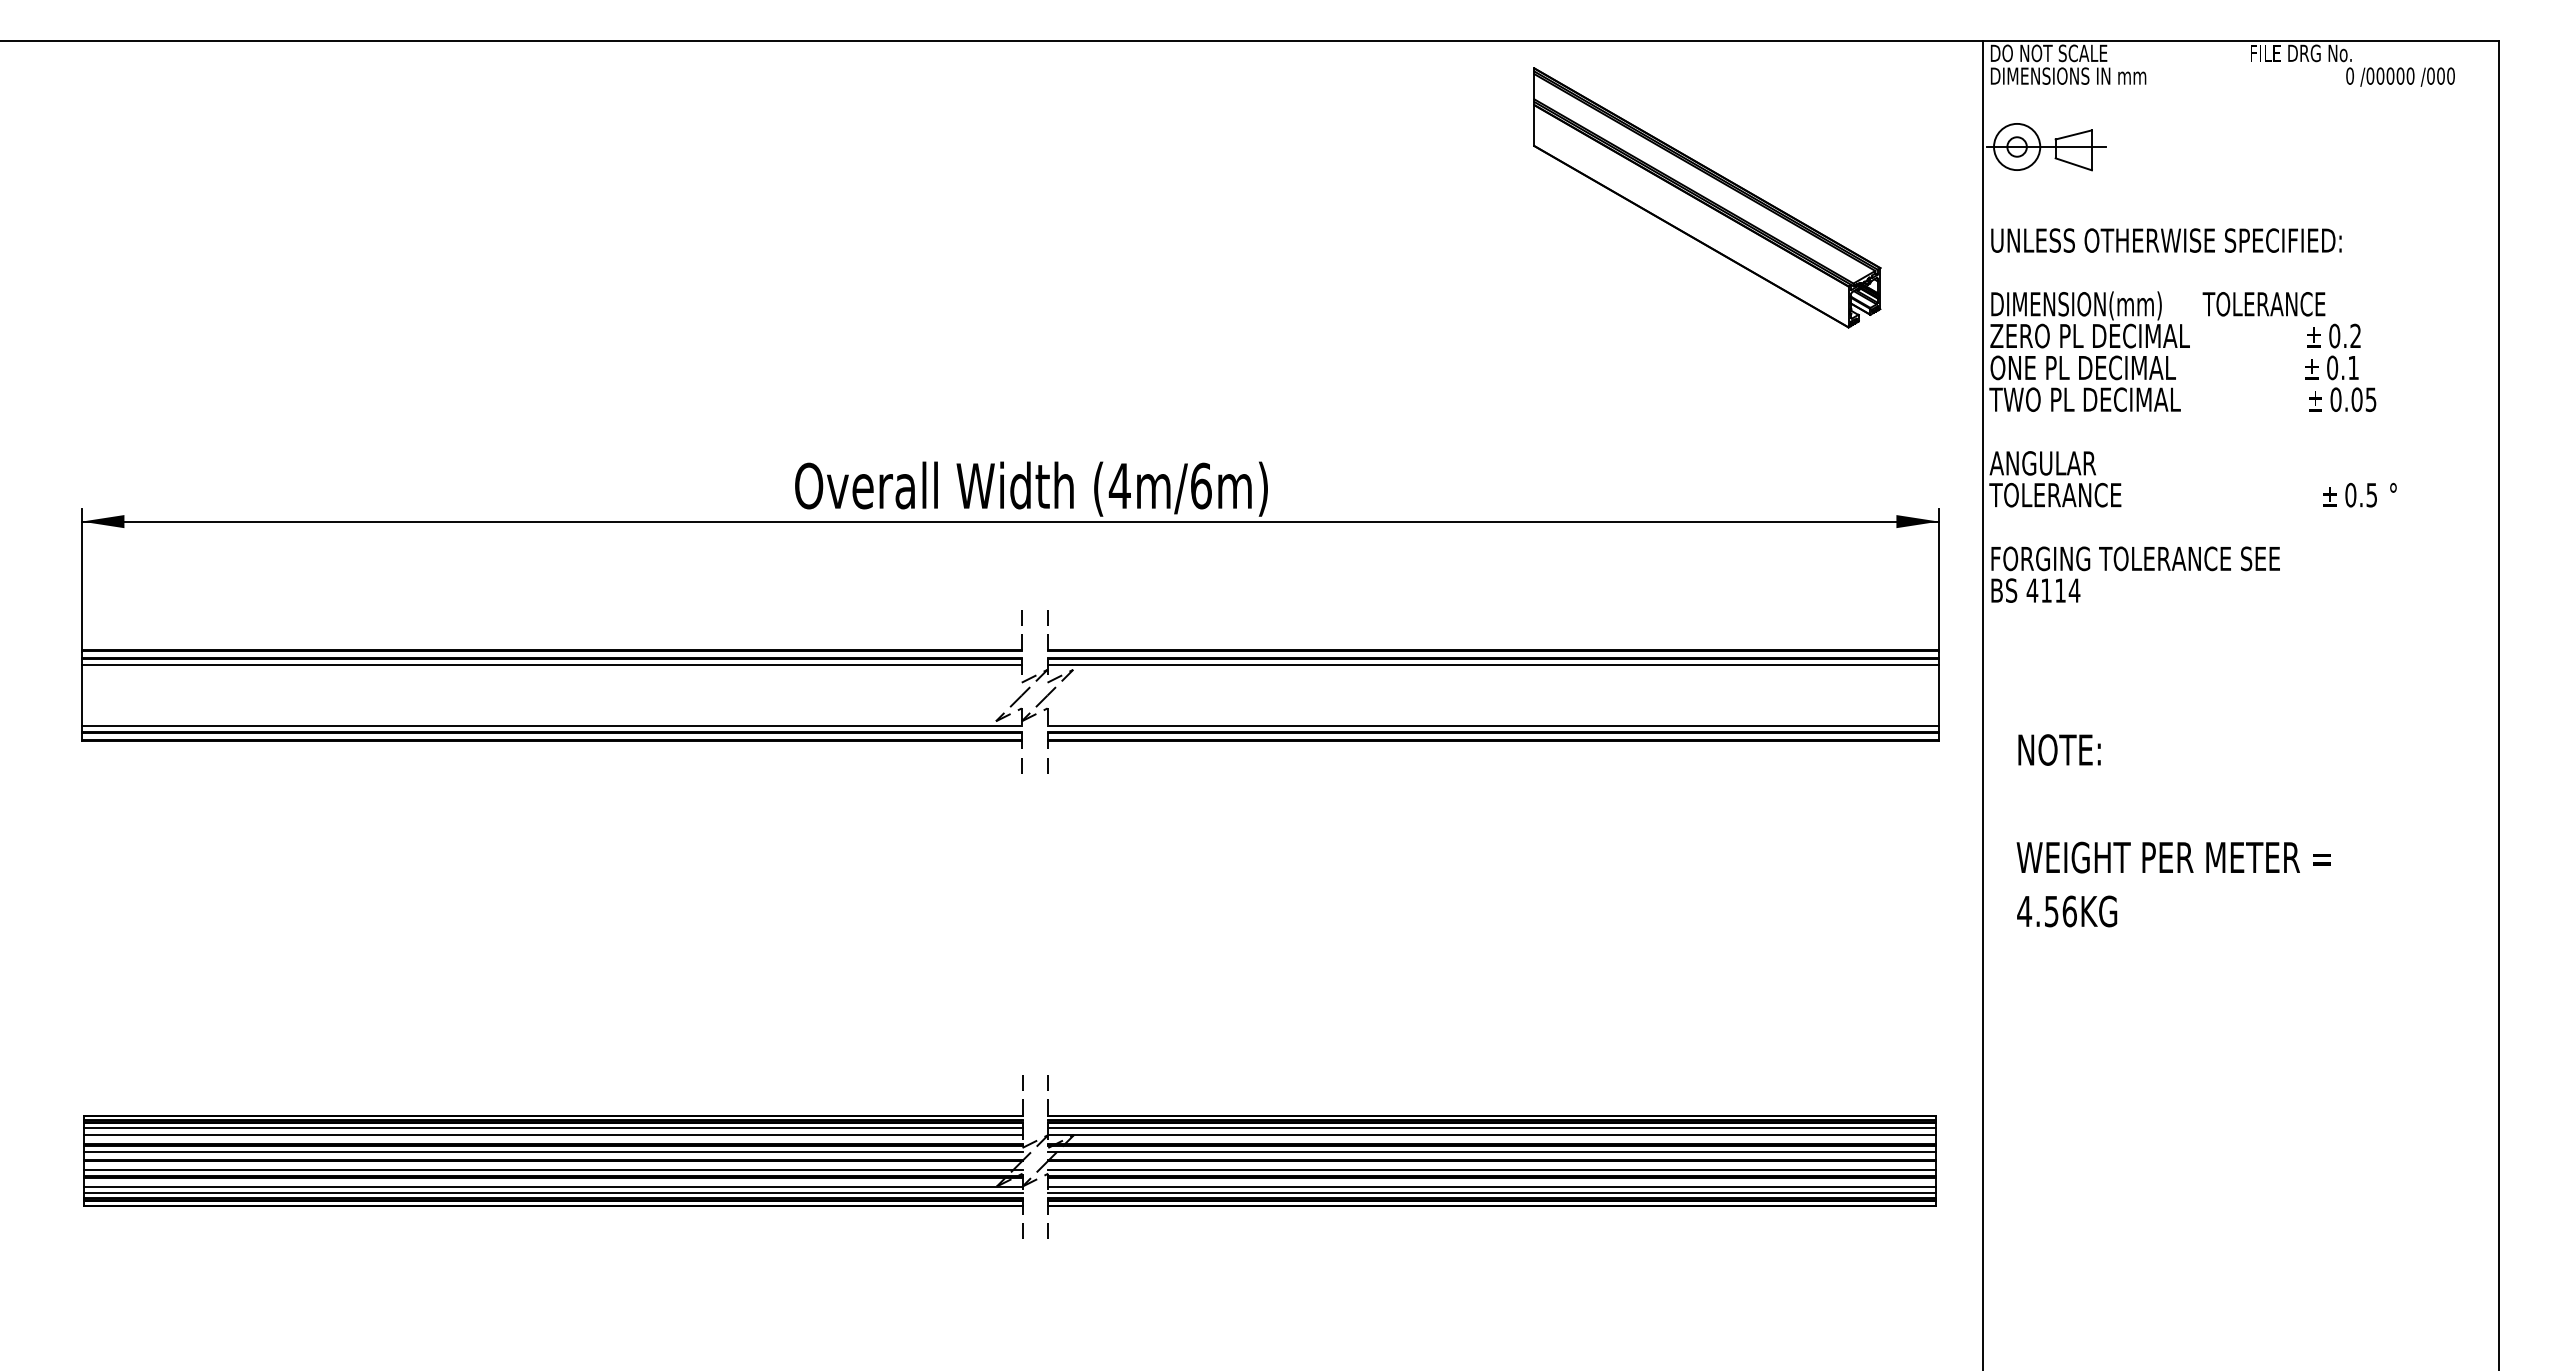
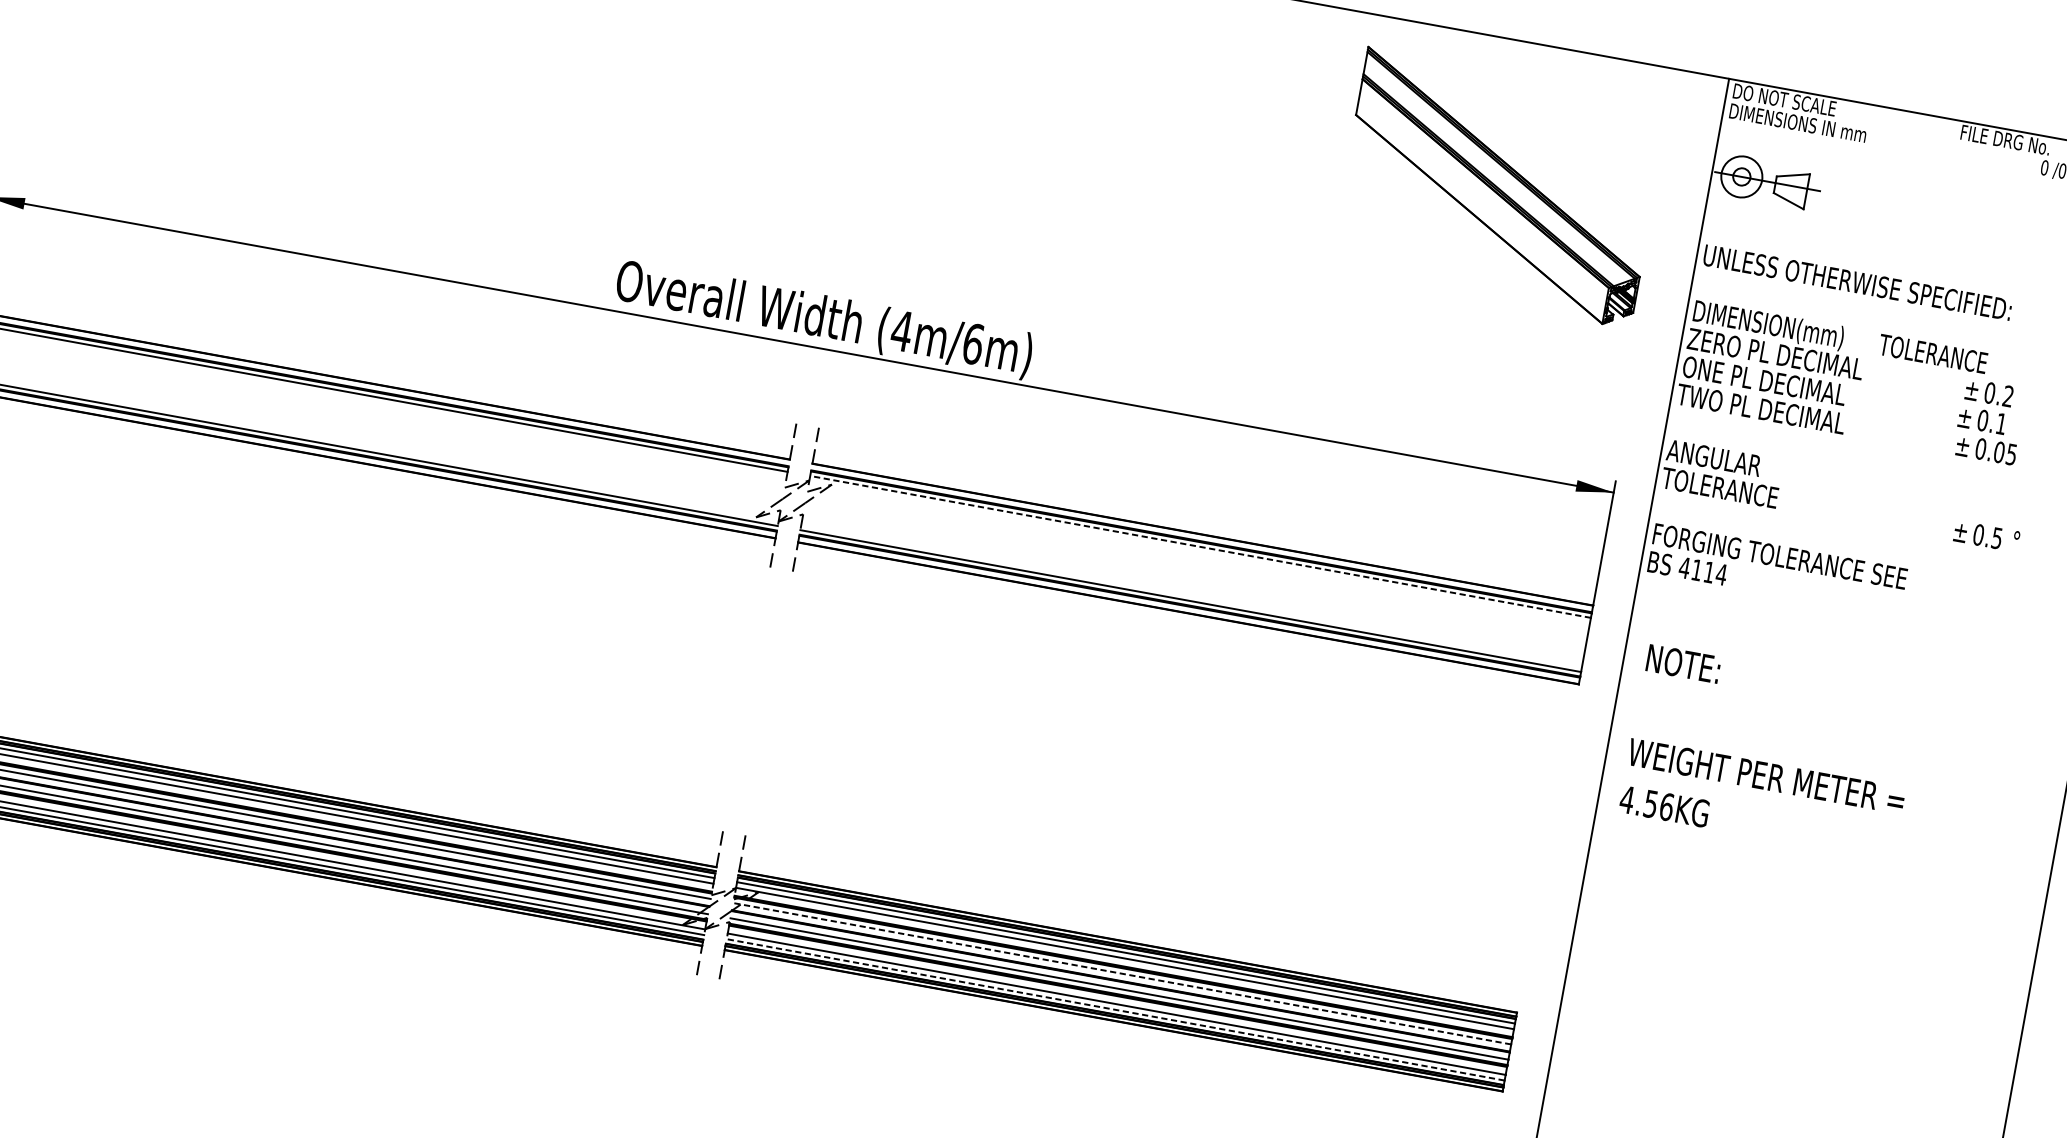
part: (1707, 197) -> (1499, 187), moved
line: (1493, 664) -> (1200, 546), solid -> dashed
text: (2173, 830) -> (1770, 752), moved
line: (1491, 1152) -> (1121, 973), solid -> dashed
line: (1491, 1193) -> (1114, 1009), solid -> dashed

